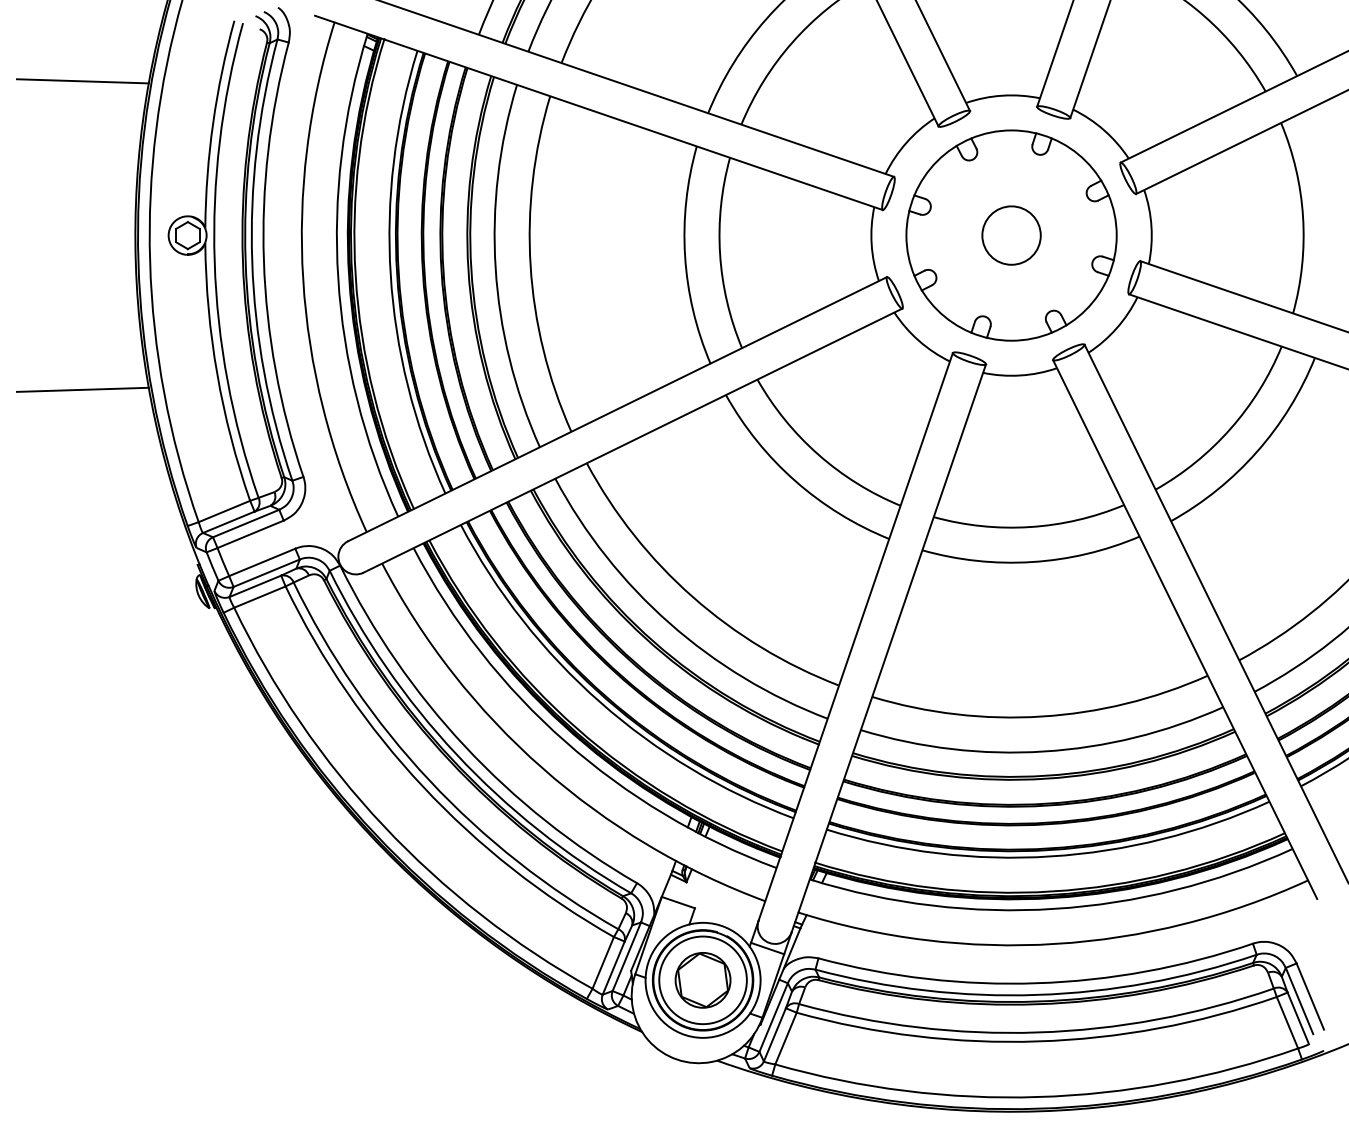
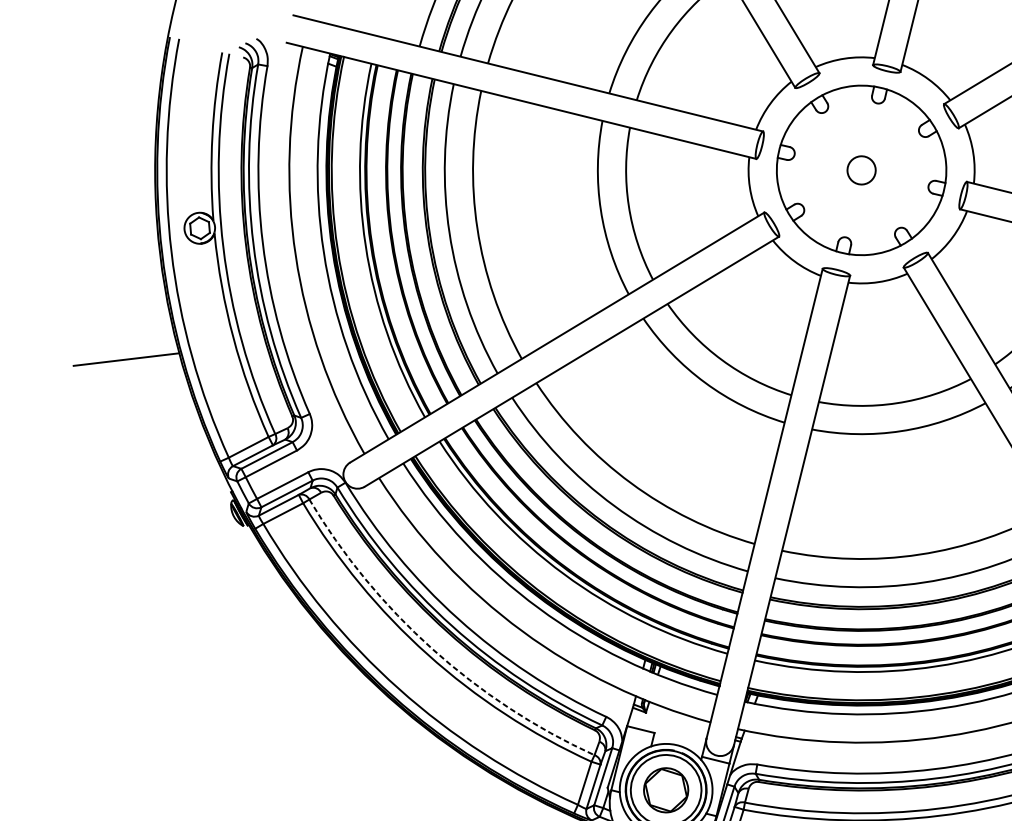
line: (82, 81) -> (104, 111), removed
circle: (1011, 235) -> (861, 170), size x0.6
arc: (429, 780) -> (432, 649), solid -> dashed

